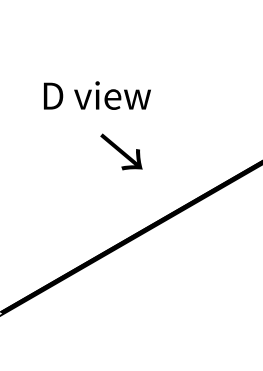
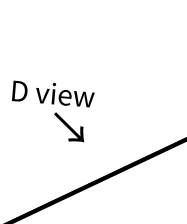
text: (97, 95) -> (53, 93), moved

